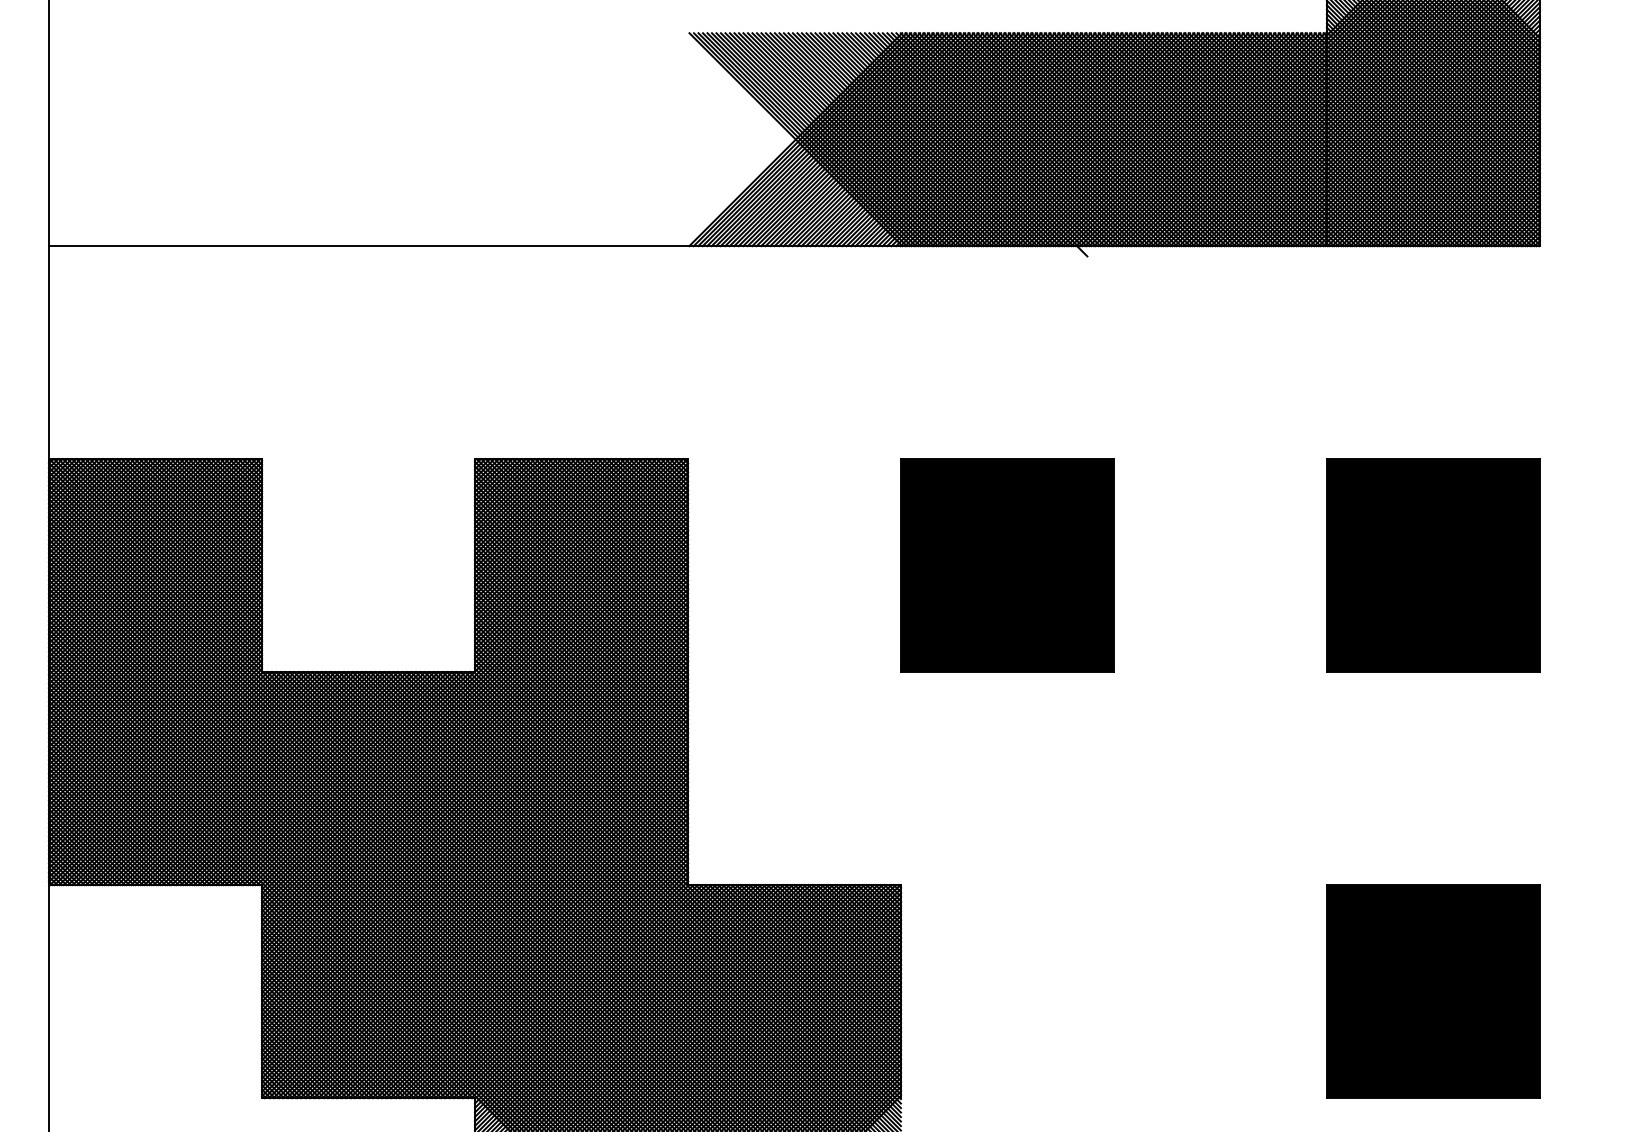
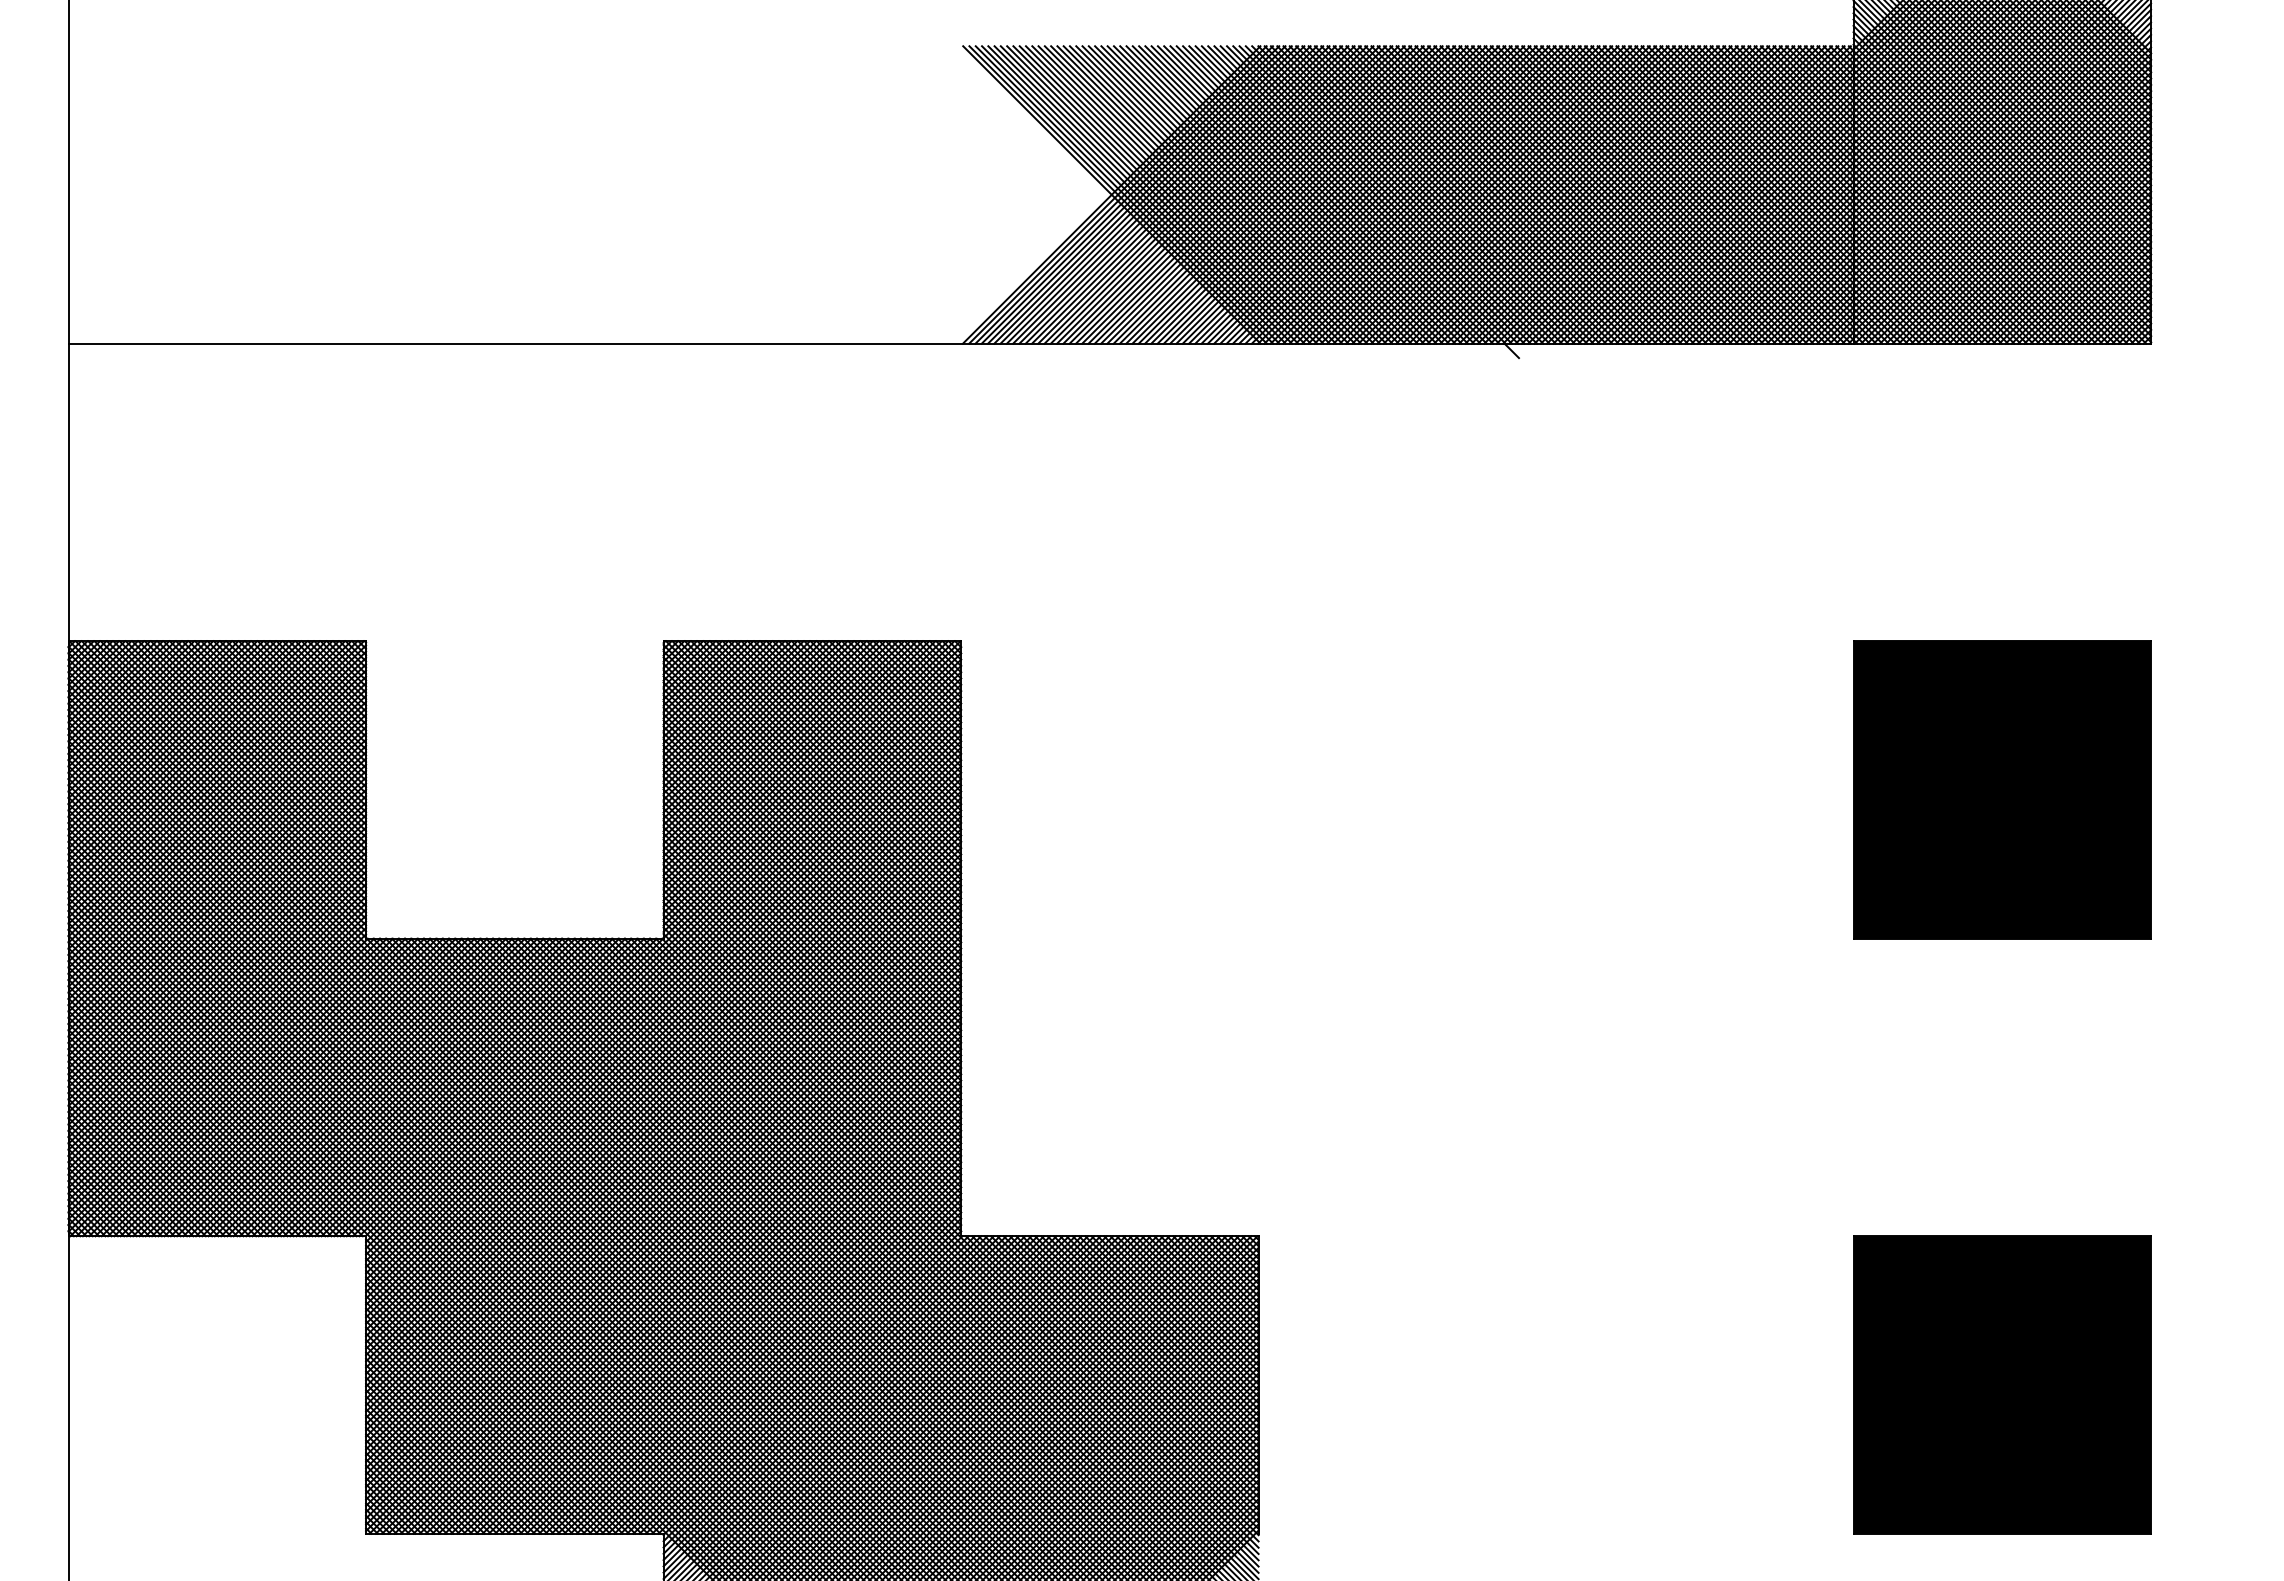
part: (1007, 565) -> (1407, 789), removed

